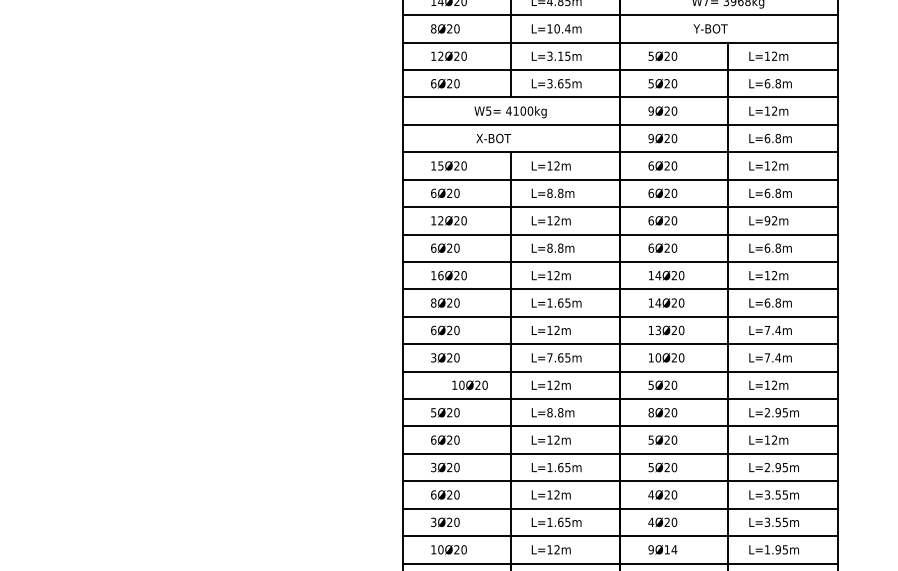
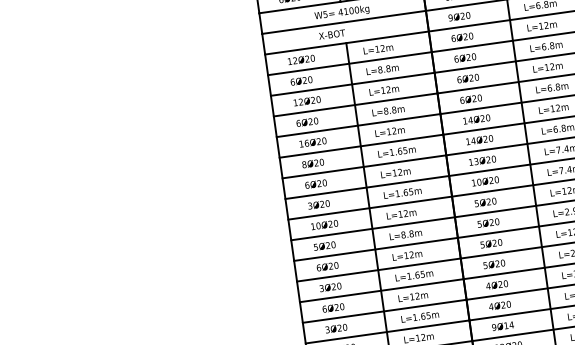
text: (440, 165) -> (294, 60), 15Ø20 -> 12Ø20
text: (767, 220) -> (546, 67), L=92m -> L=12m
text: (549, 357) -> (397, 193), L=7.65m -> L=1.65m
text: (469, 384) -> (324, 224), moved
text: (650, 412) -> (479, 224), 8Ø20 -> 5Ø20

